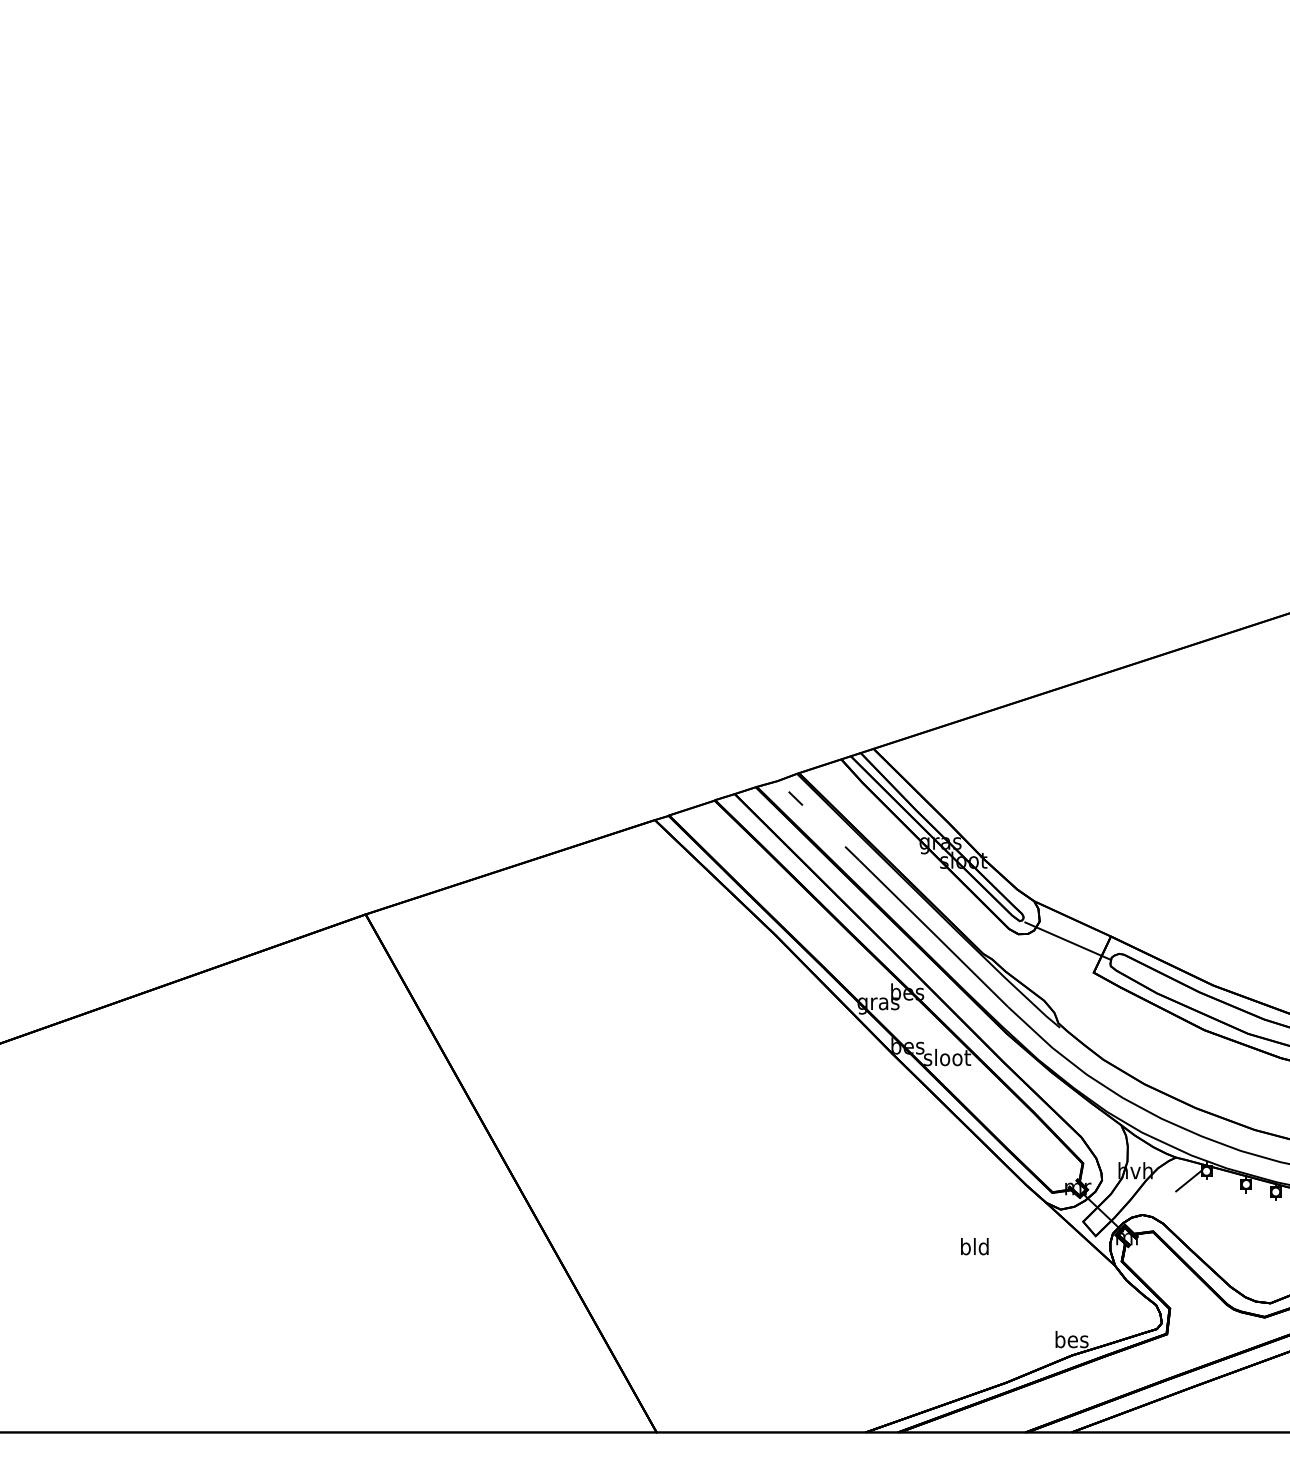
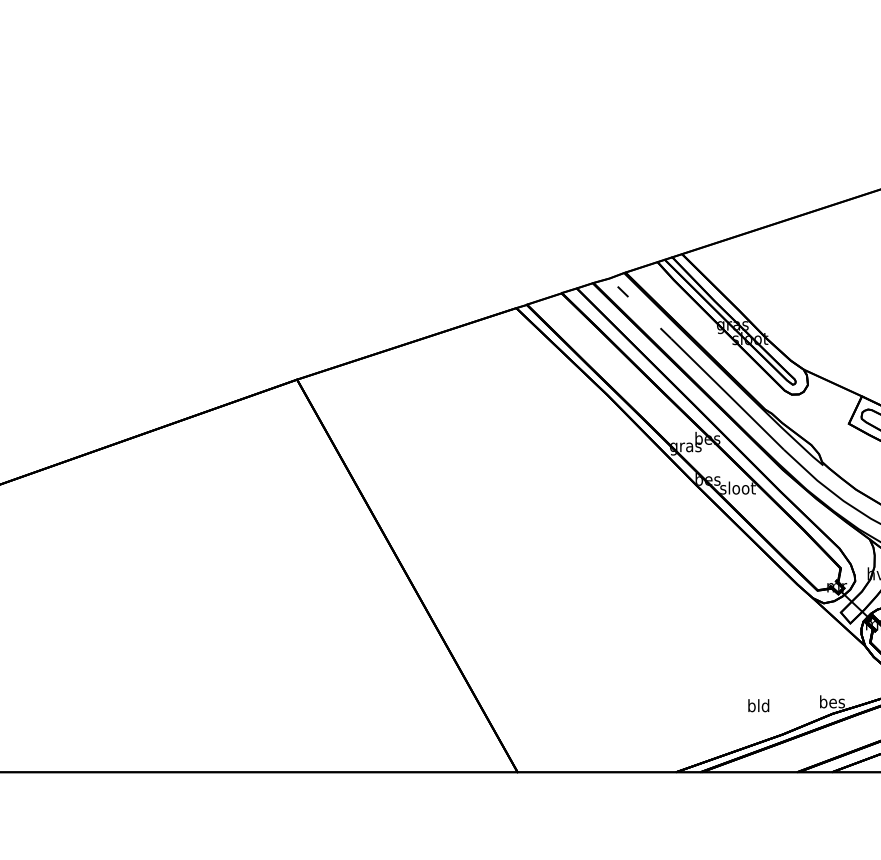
line: (1067, 940) -> (829, 399), removed
text: (974, 1246) -> (758, 705), moved

